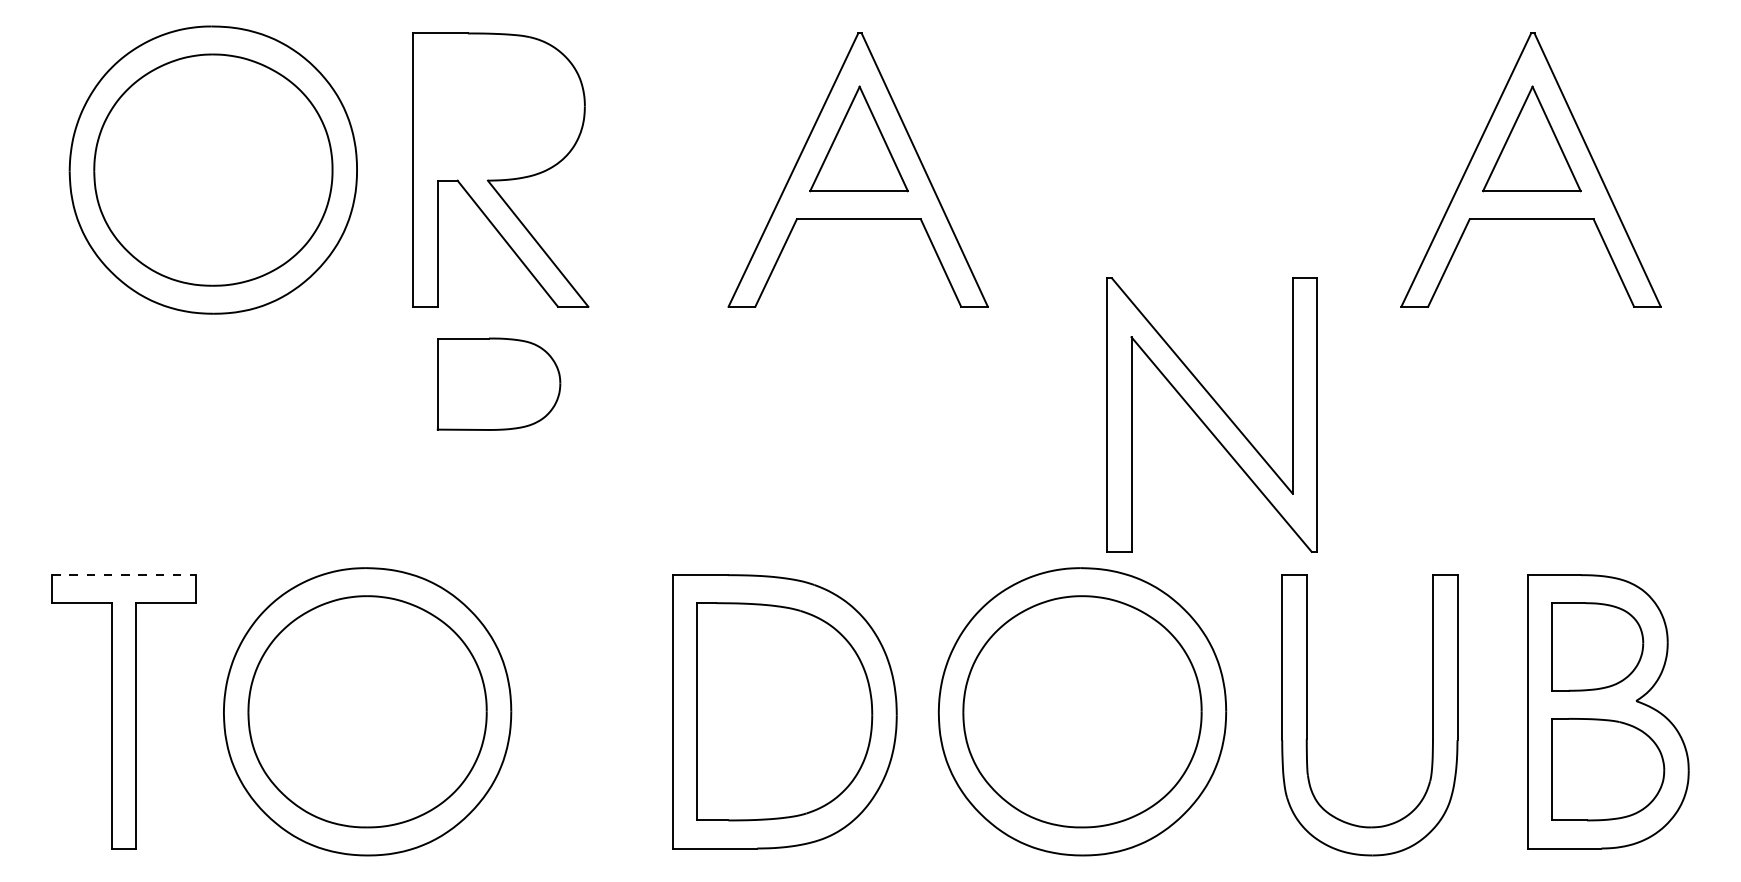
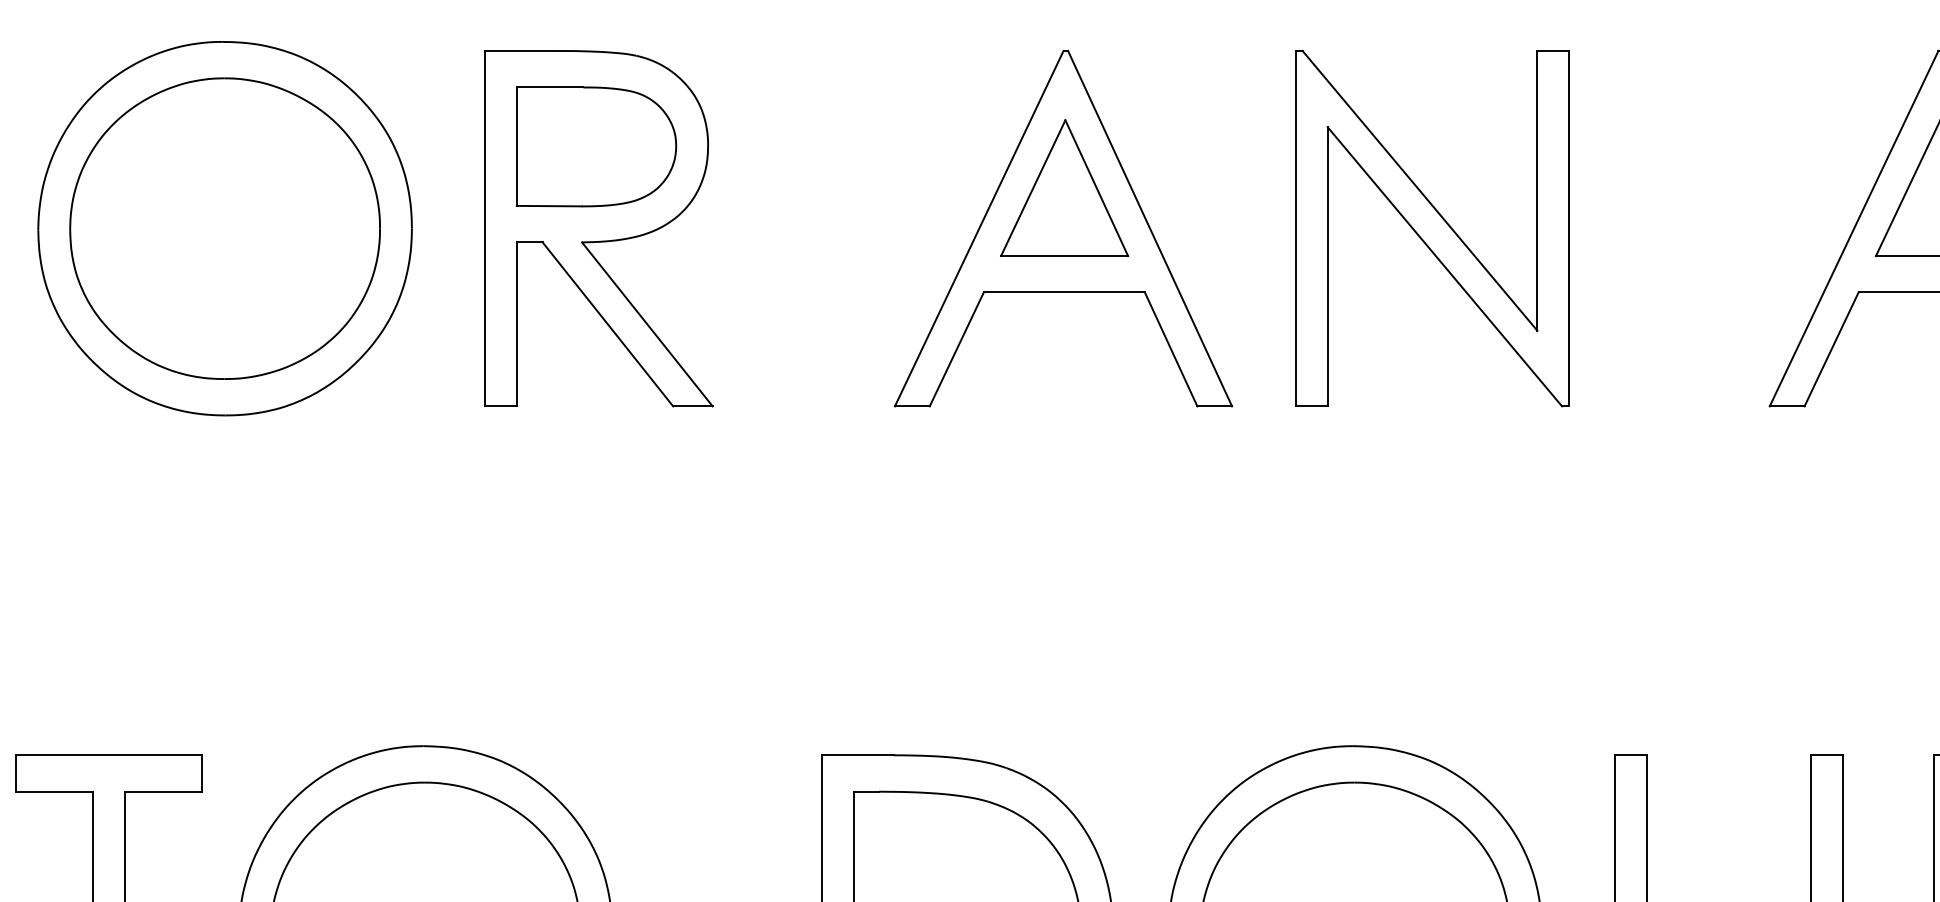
part: (498, 383) -> (595, 145), moved
part: (1211, 414) -> (1431, 227), moved
line: (124, 575) -> (109, 755), dashed -> solid

